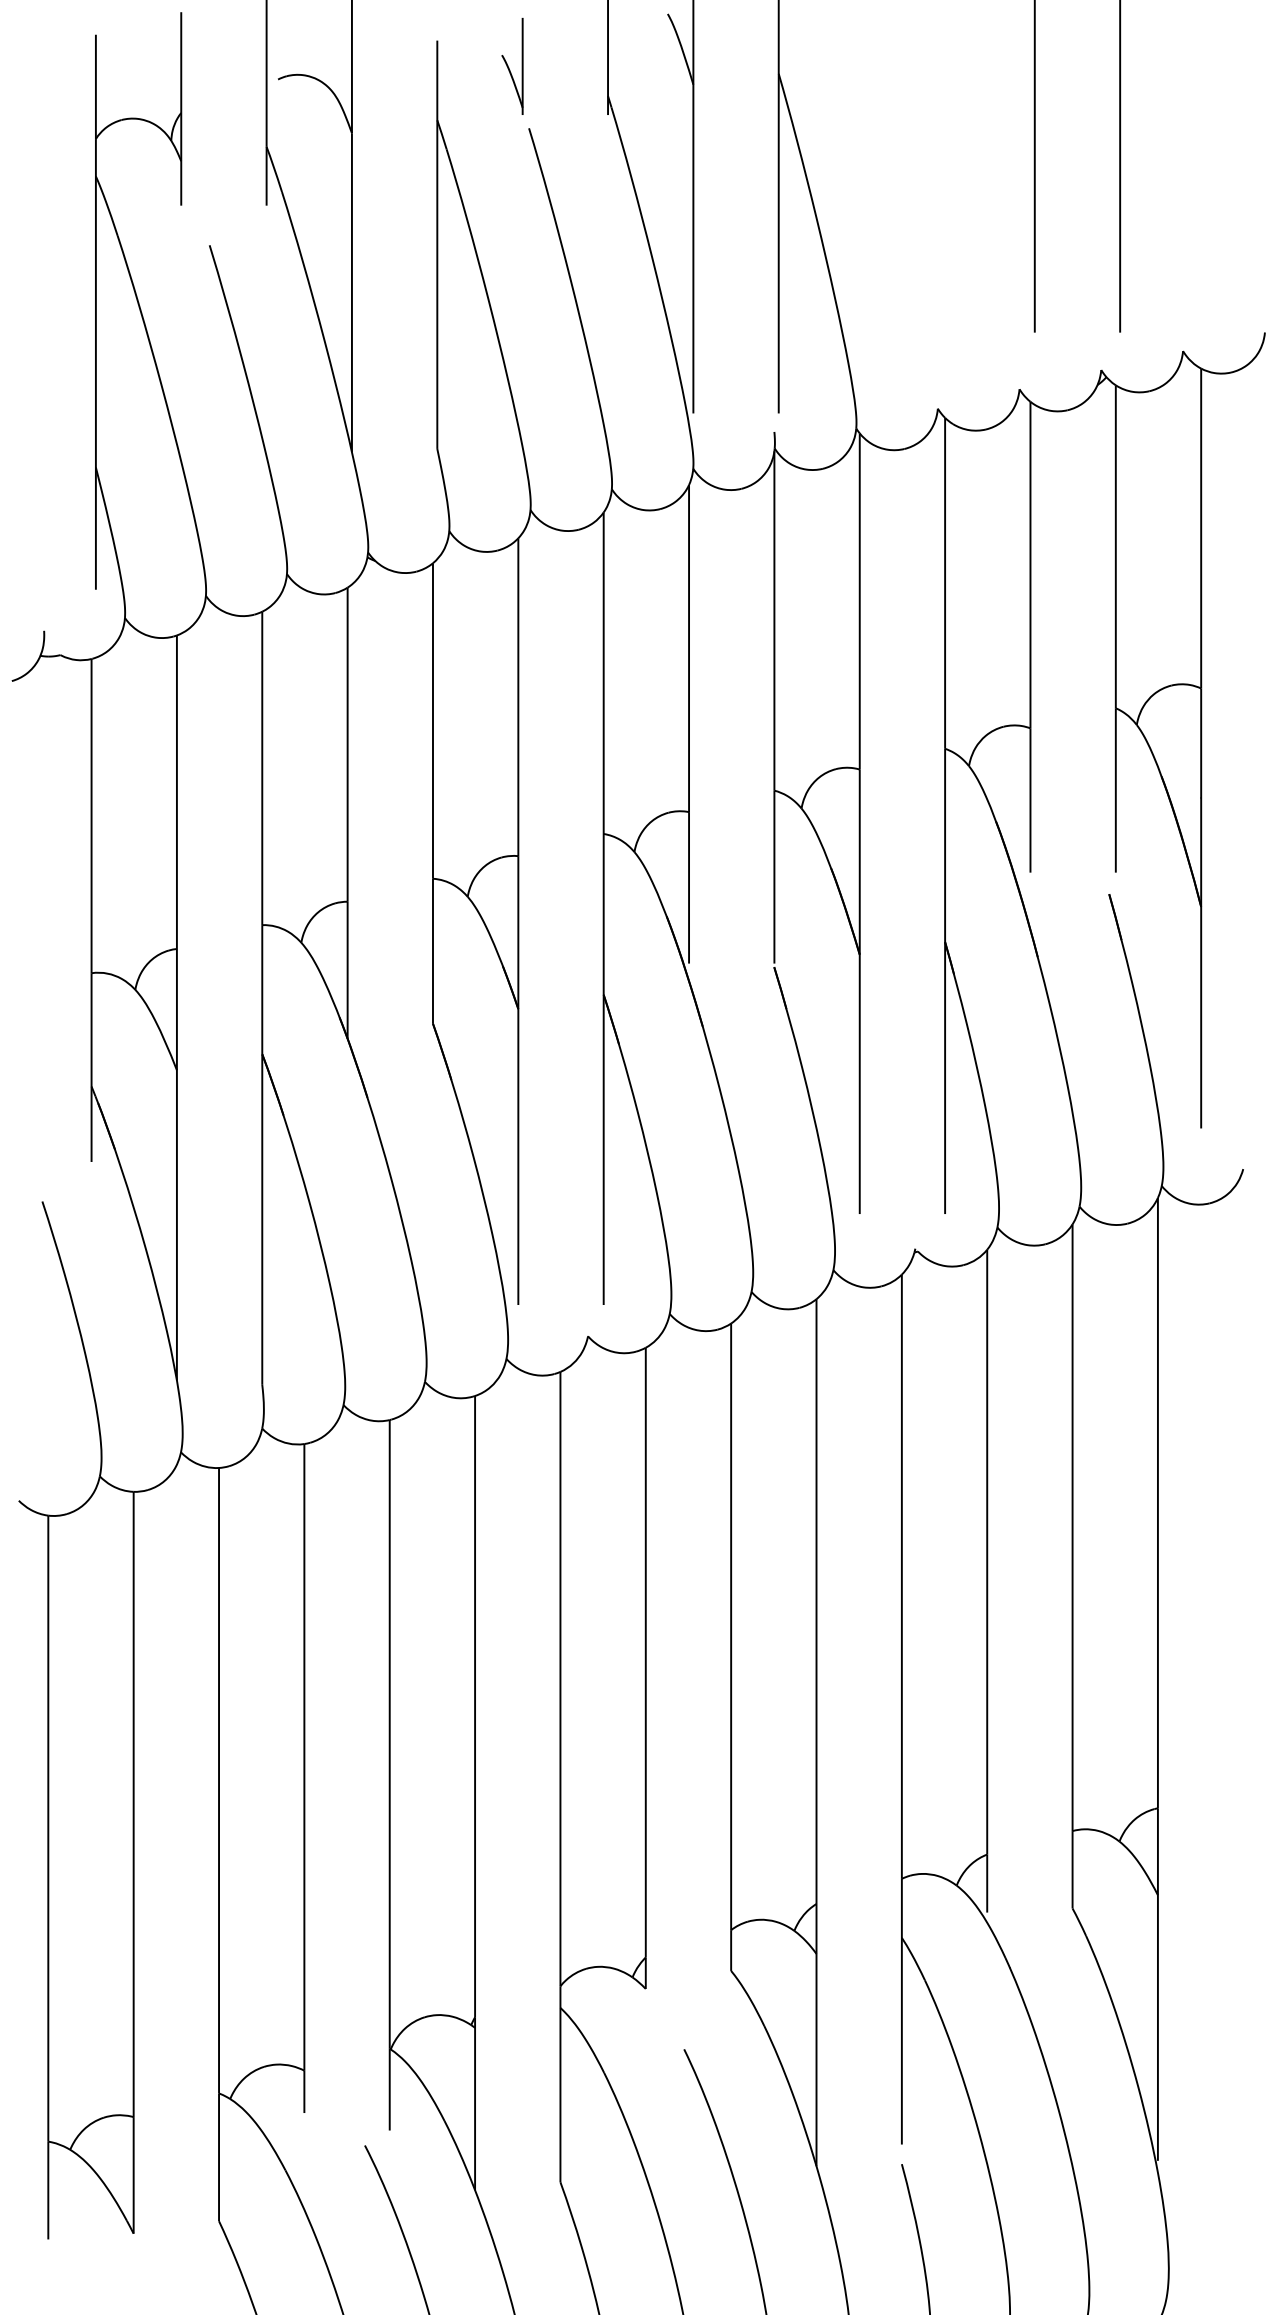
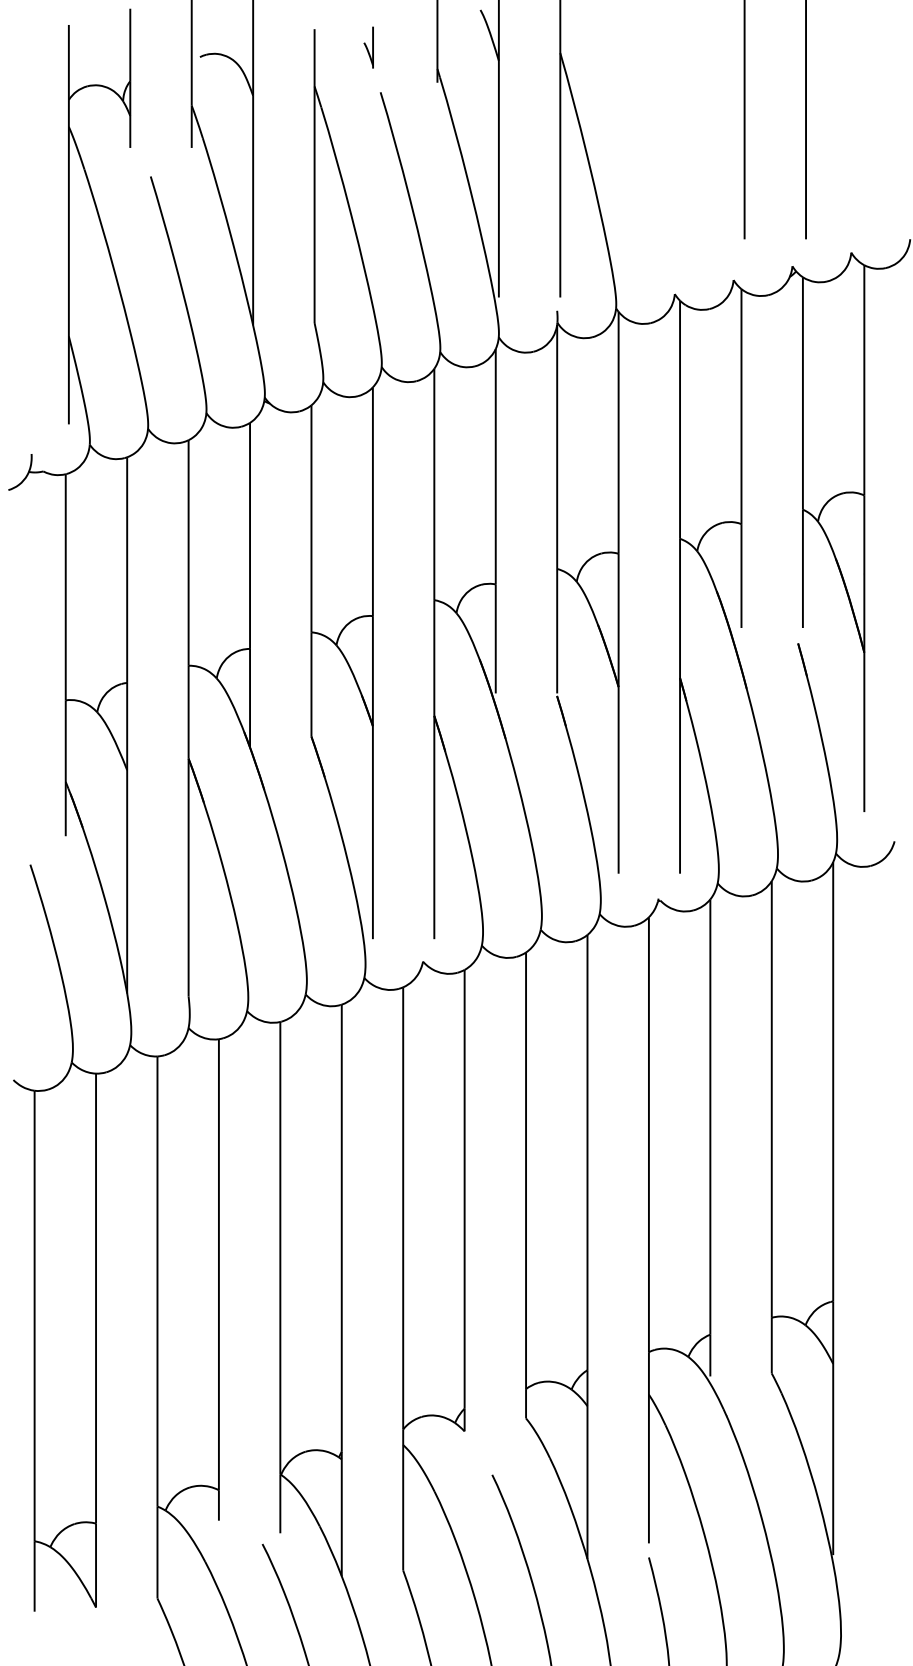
part: (512, 65) -> (368, 47), size x0.6

